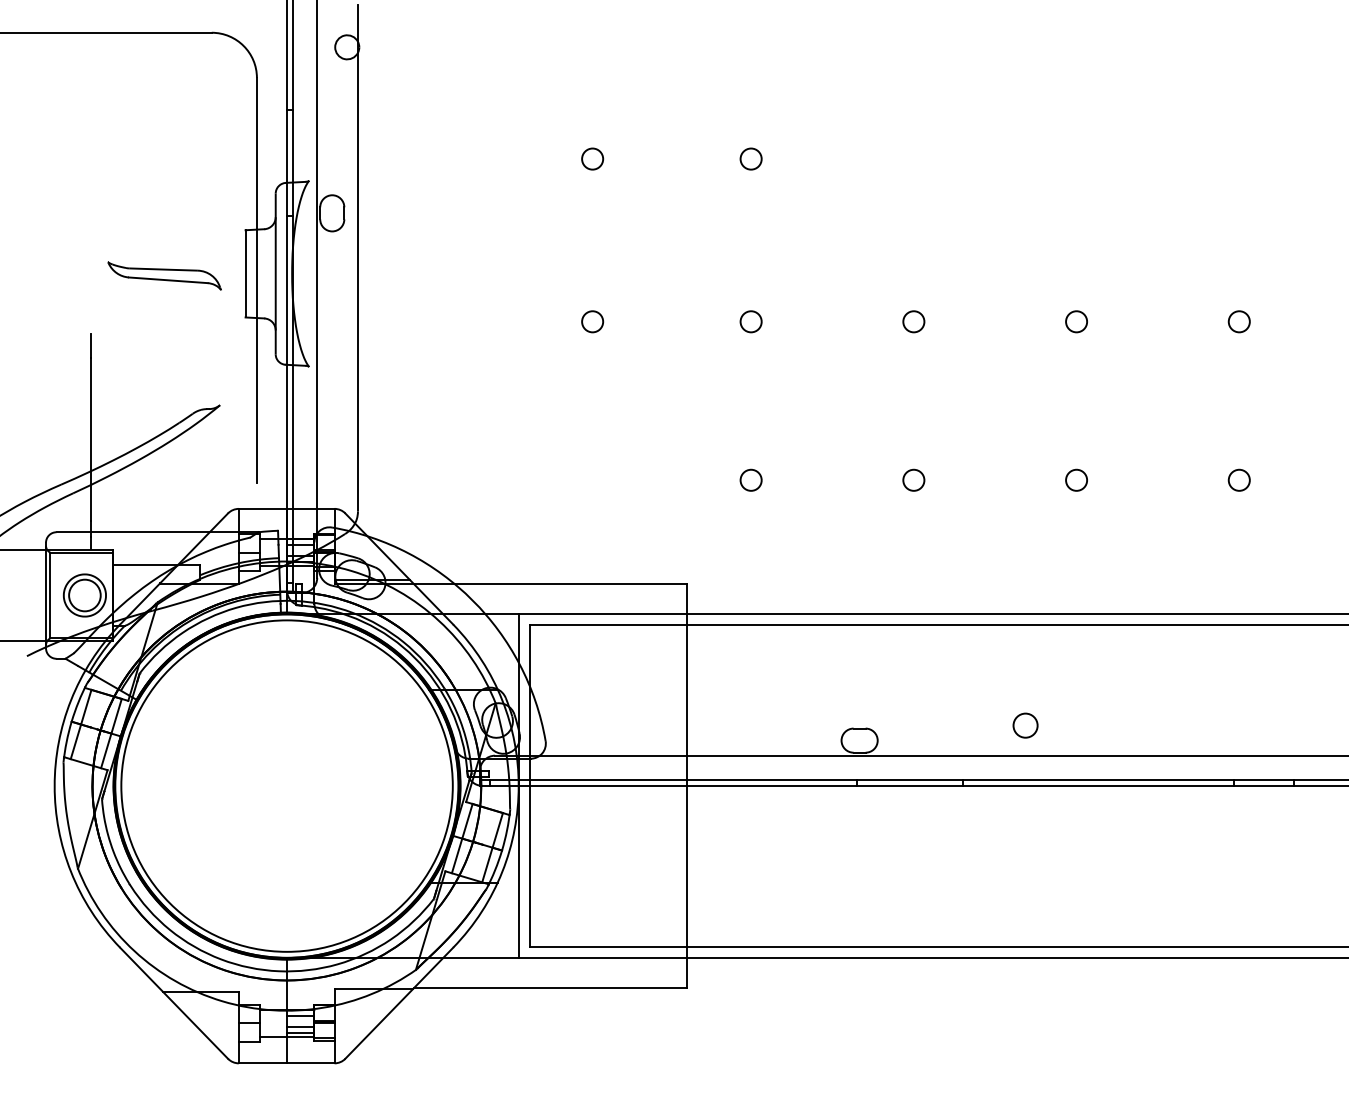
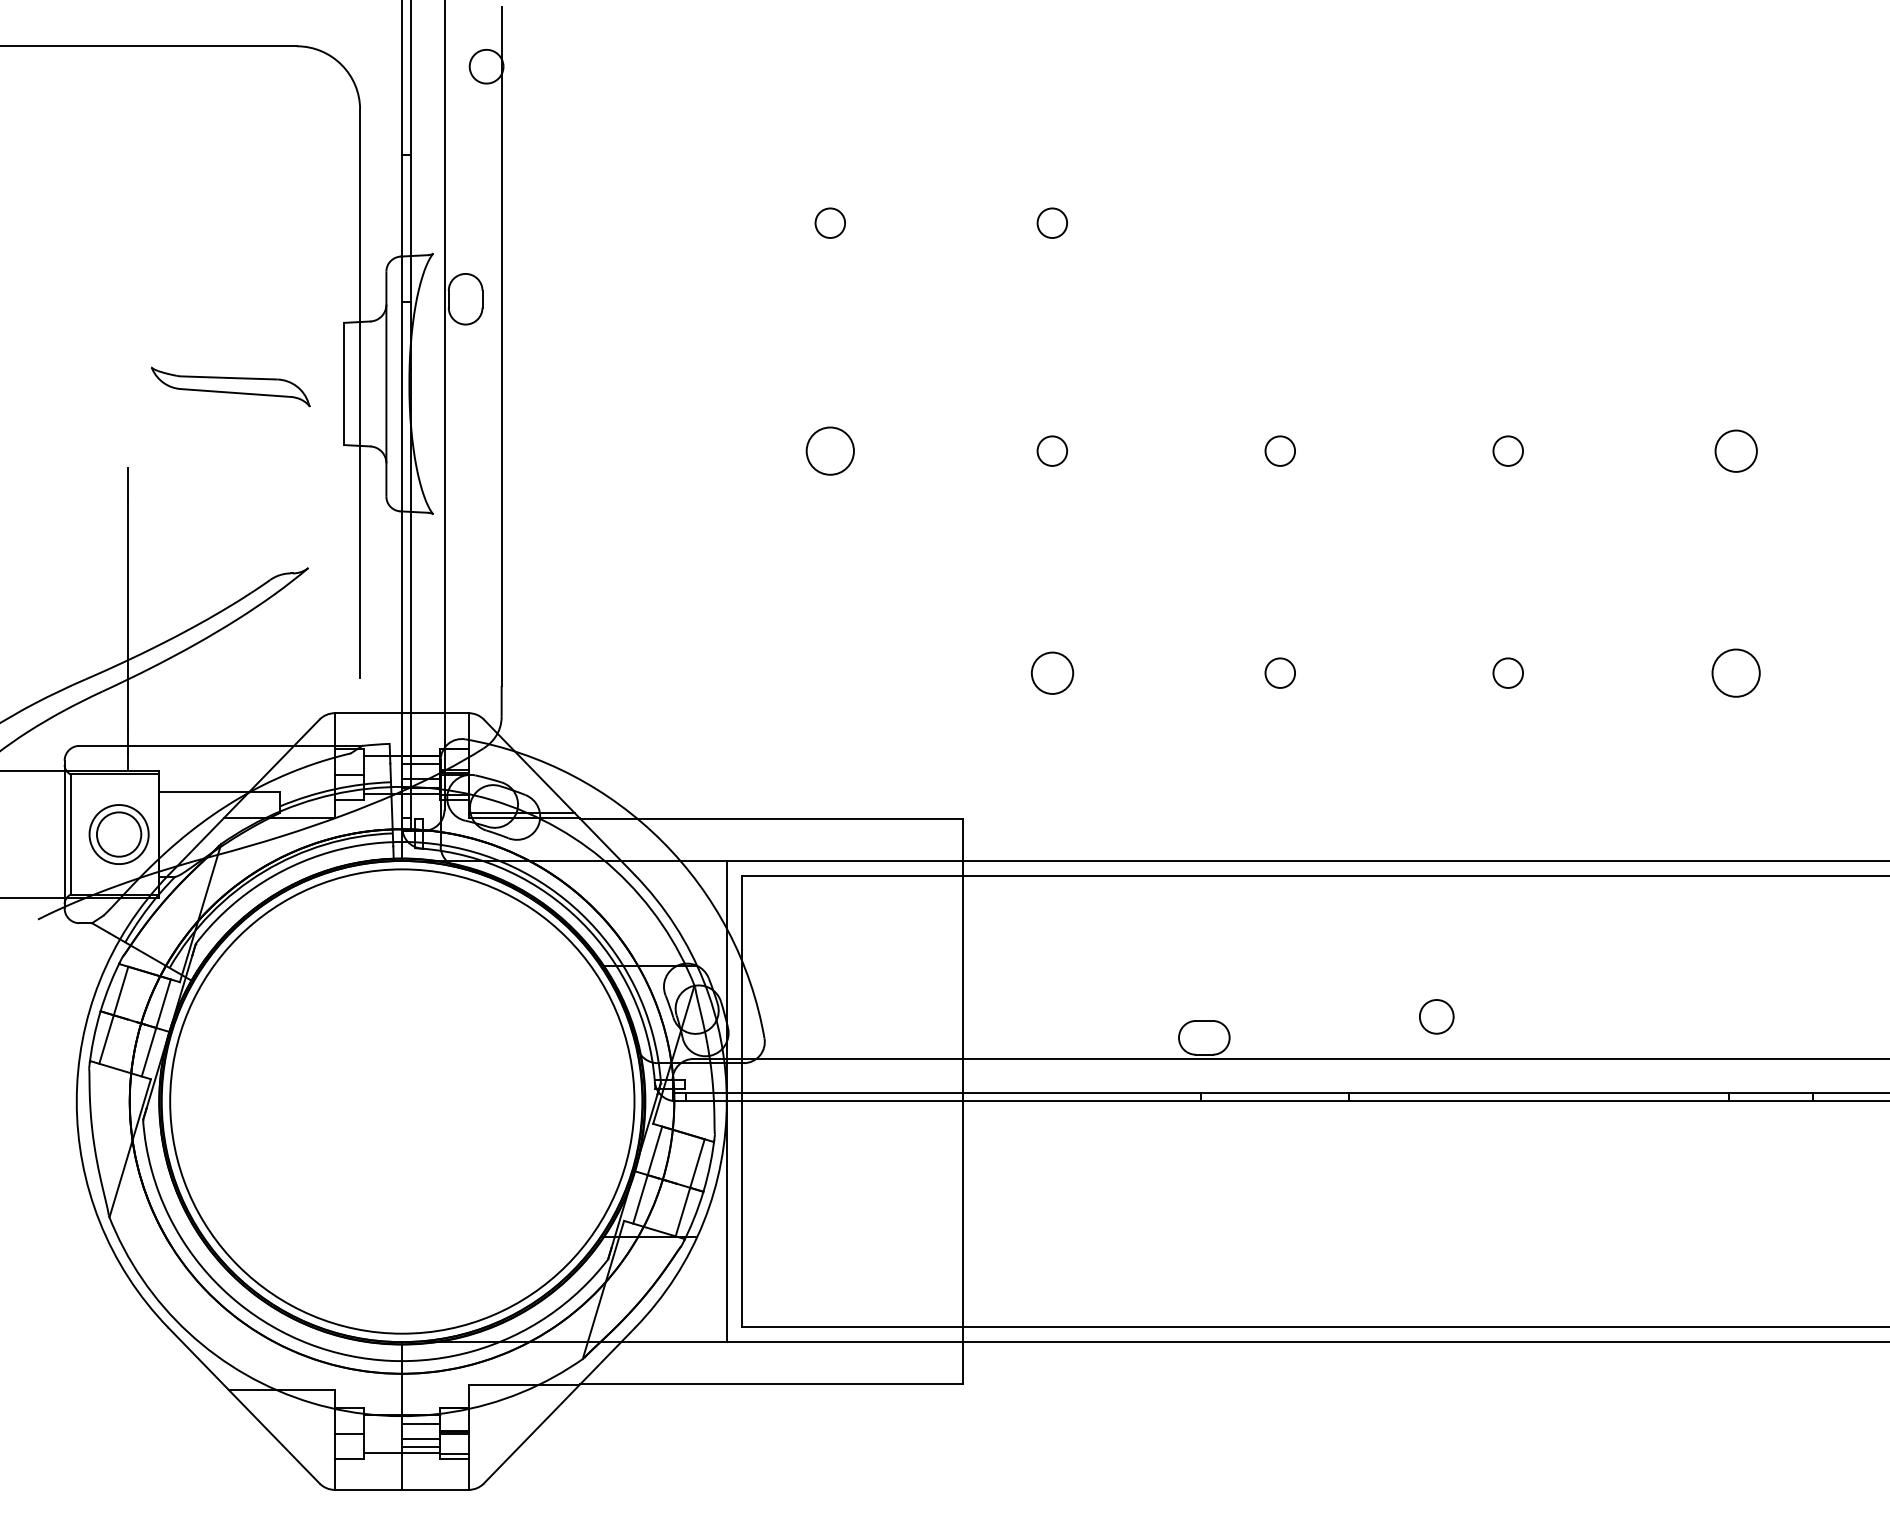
circle: (592, 321) -> (830, 450), size x1.6
circle: (1238, 321) -> (1735, 450), size x1.4
circle: (750, 479) -> (1051, 672), size x1.4
circle: (1238, 479) -> (1735, 672), size x1.6

